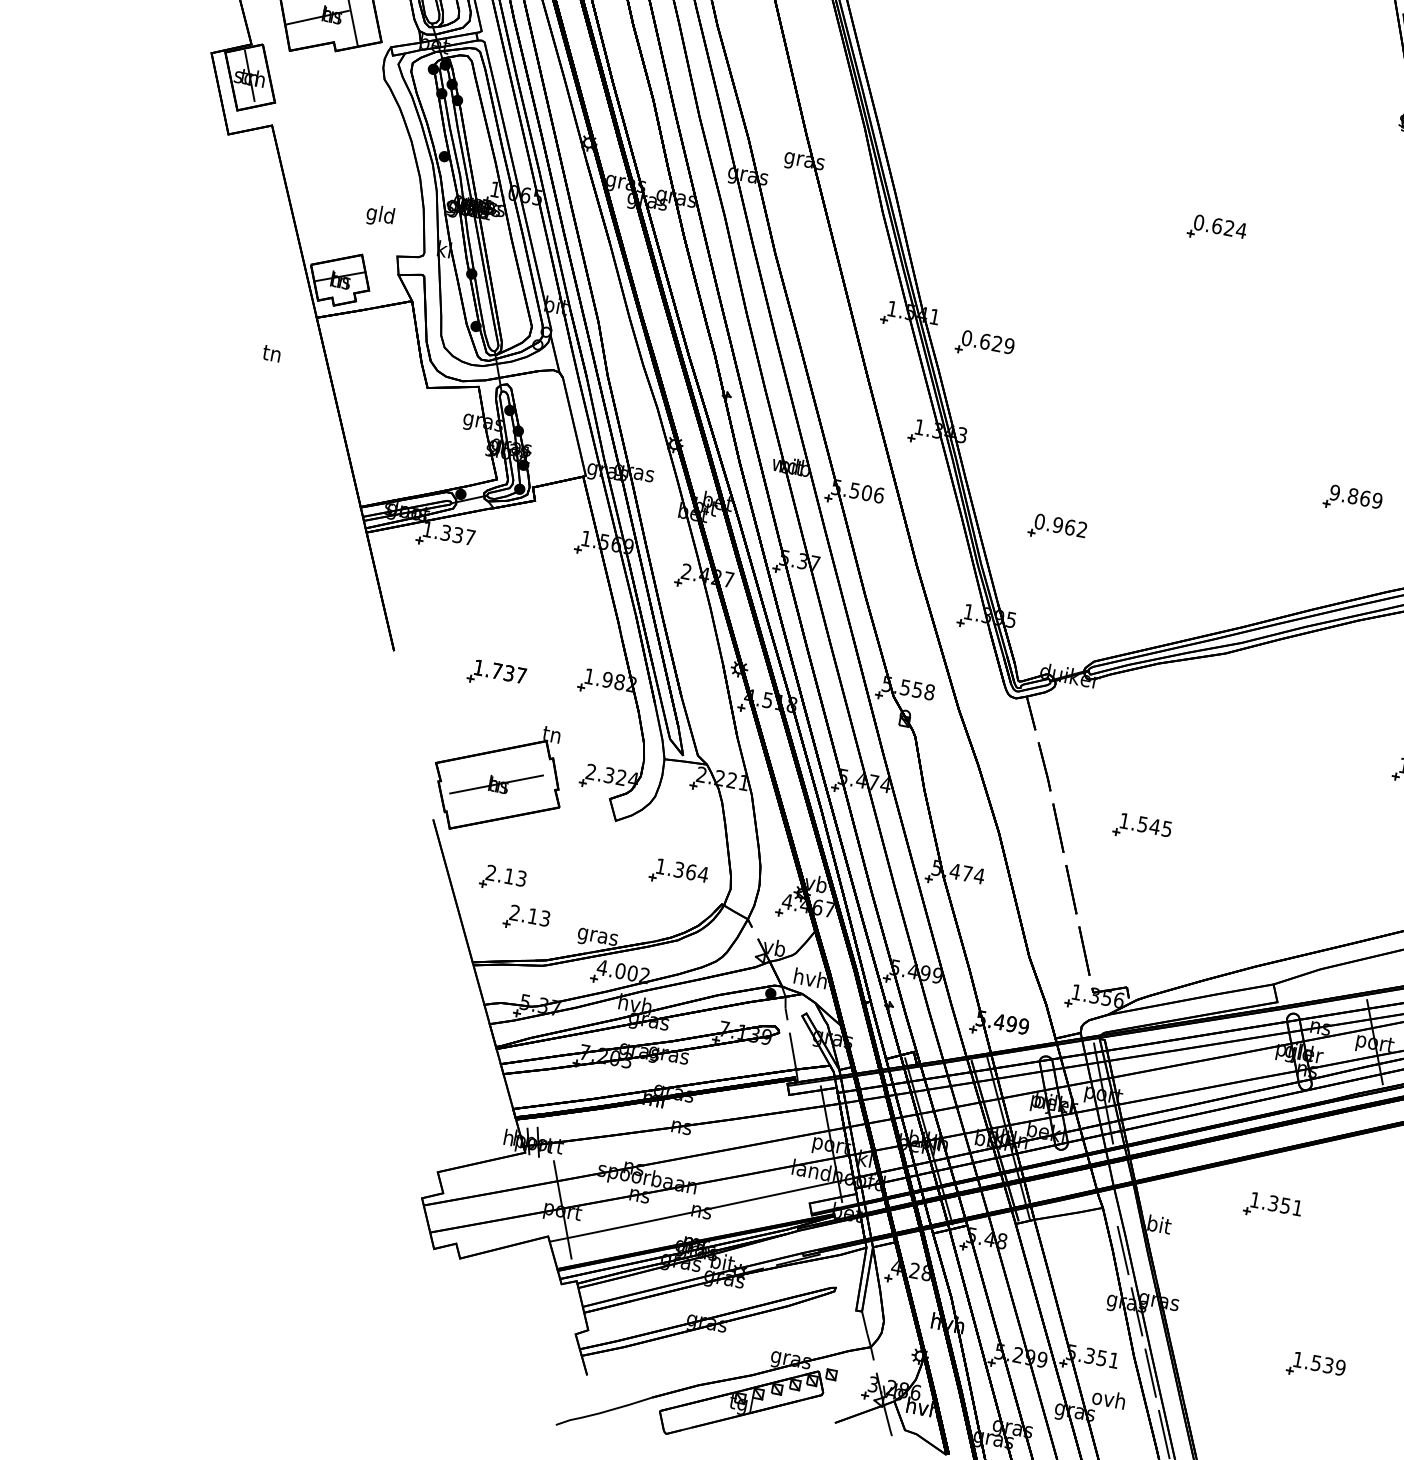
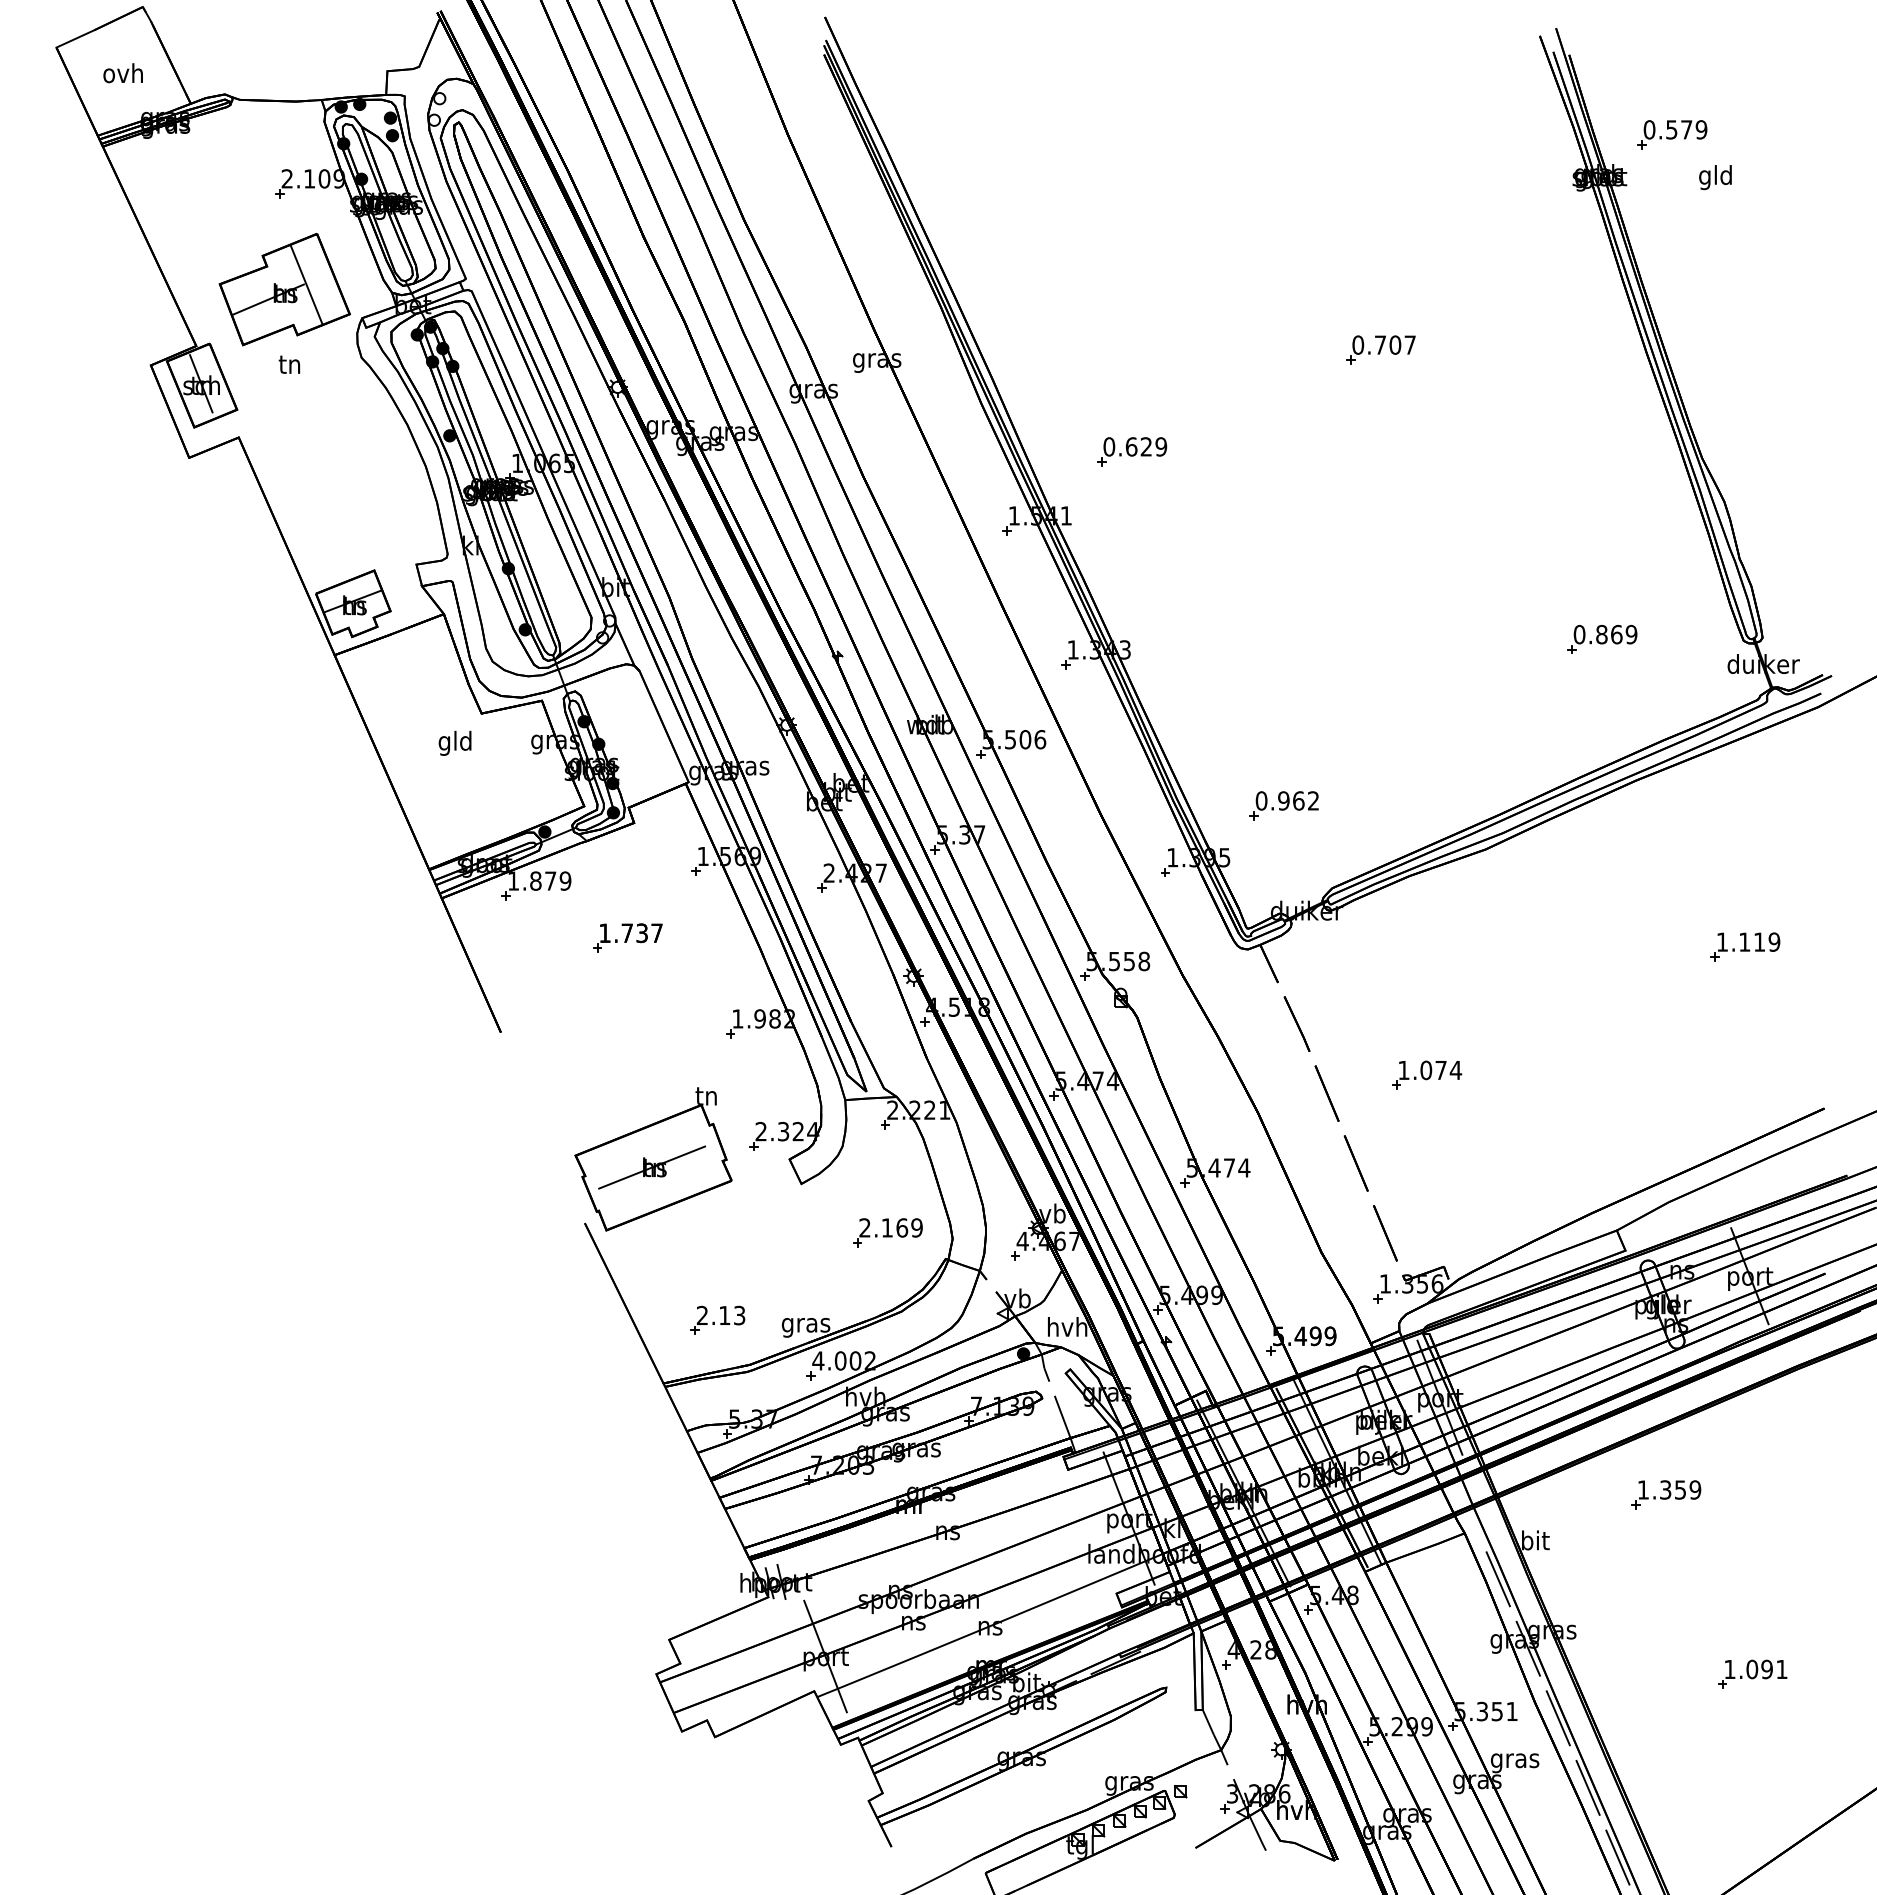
text: (379, 215) -> (454, 742), moved
text: (1229, 227) -> (1395, 344), 0.624 -> 0.707
part: (985, 345) -> (1132, 451), moved
text: (271, 353) -> (289, 364), moved
text: (1334, 492) -> (1579, 634), 9.869 -> 0.869
part: (1057, 528) -> (1283, 805), moved
text: (458, 534) -> (550, 880), 1.337 -> 1.879
part: (496, 674) -> (627, 937), moved
text: (1155, 826) -> (1441, 1070), 1.545 -> 1.074
text: (682, 870) -> (891, 1227), 1.364 -> 2.169
part: (502, 878) -> (680, 1277), removed
text: (1297, 1207) -> (1695, 1489), 1.351 -> 1.359
text: (1327, 1365) -> (1766, 1669), 1.539 -> 1.091
text: (1108, 1400) -> (1514, 1760), ovh -> gras

